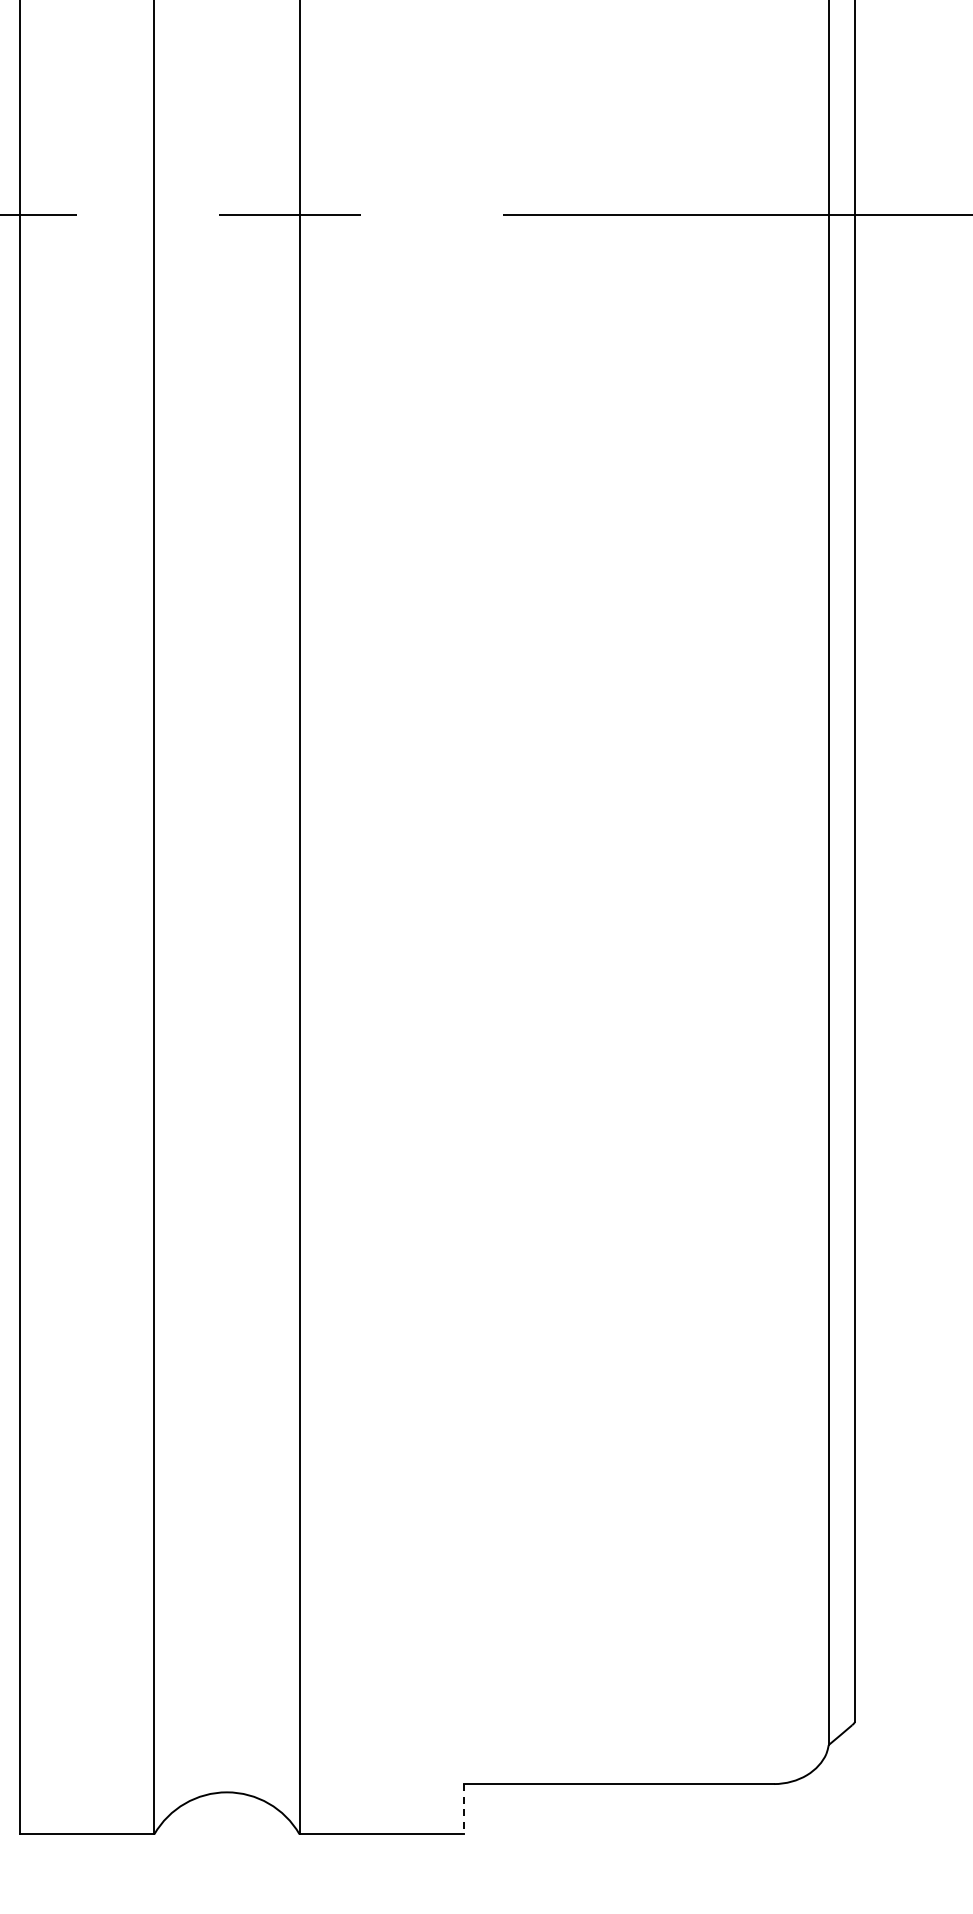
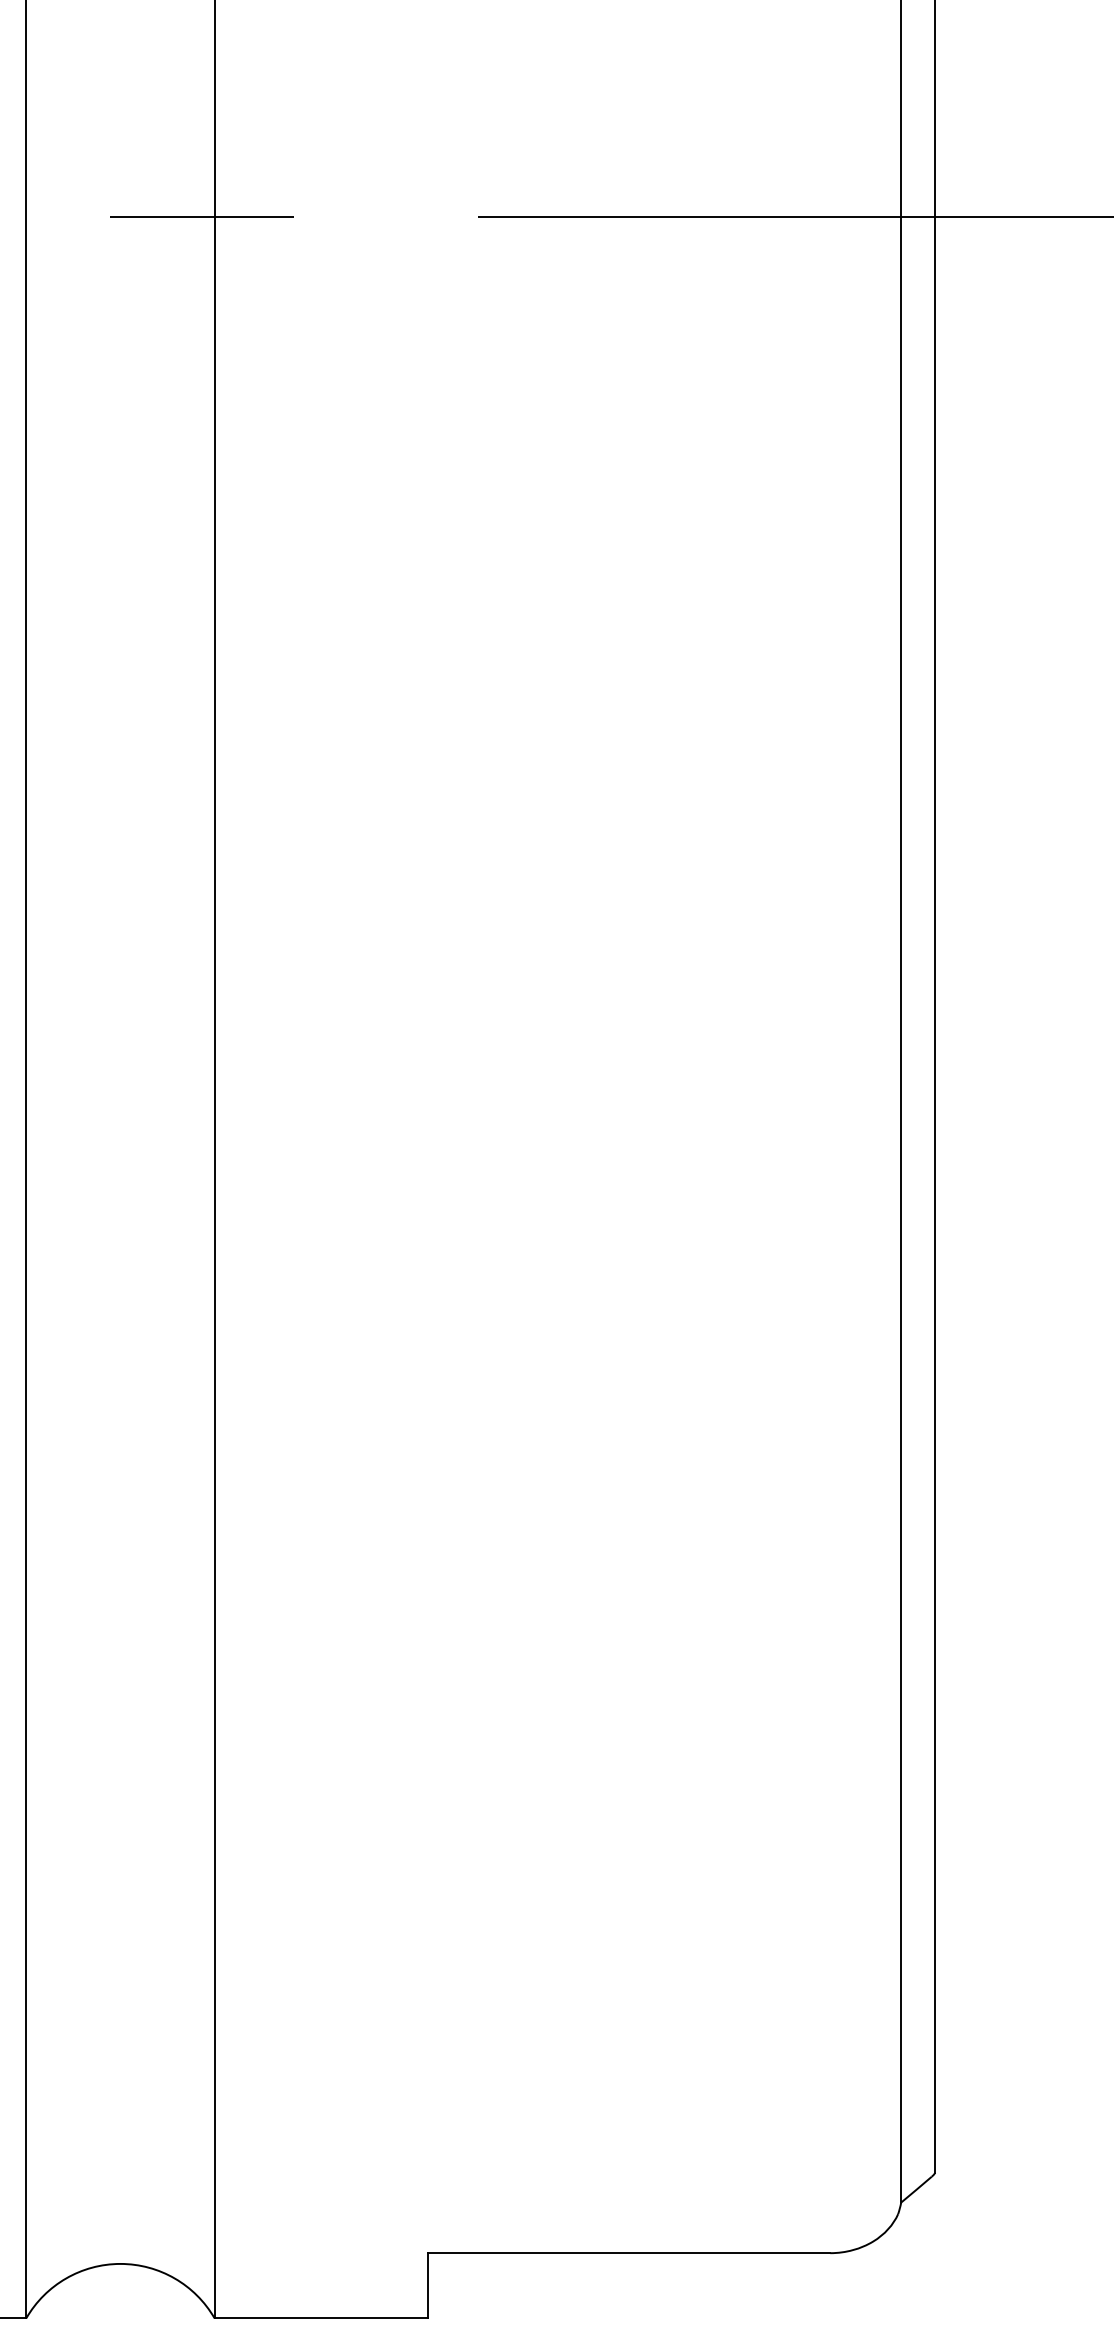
line: (464, 1809) -> (428, 2286), dashed -> solid

